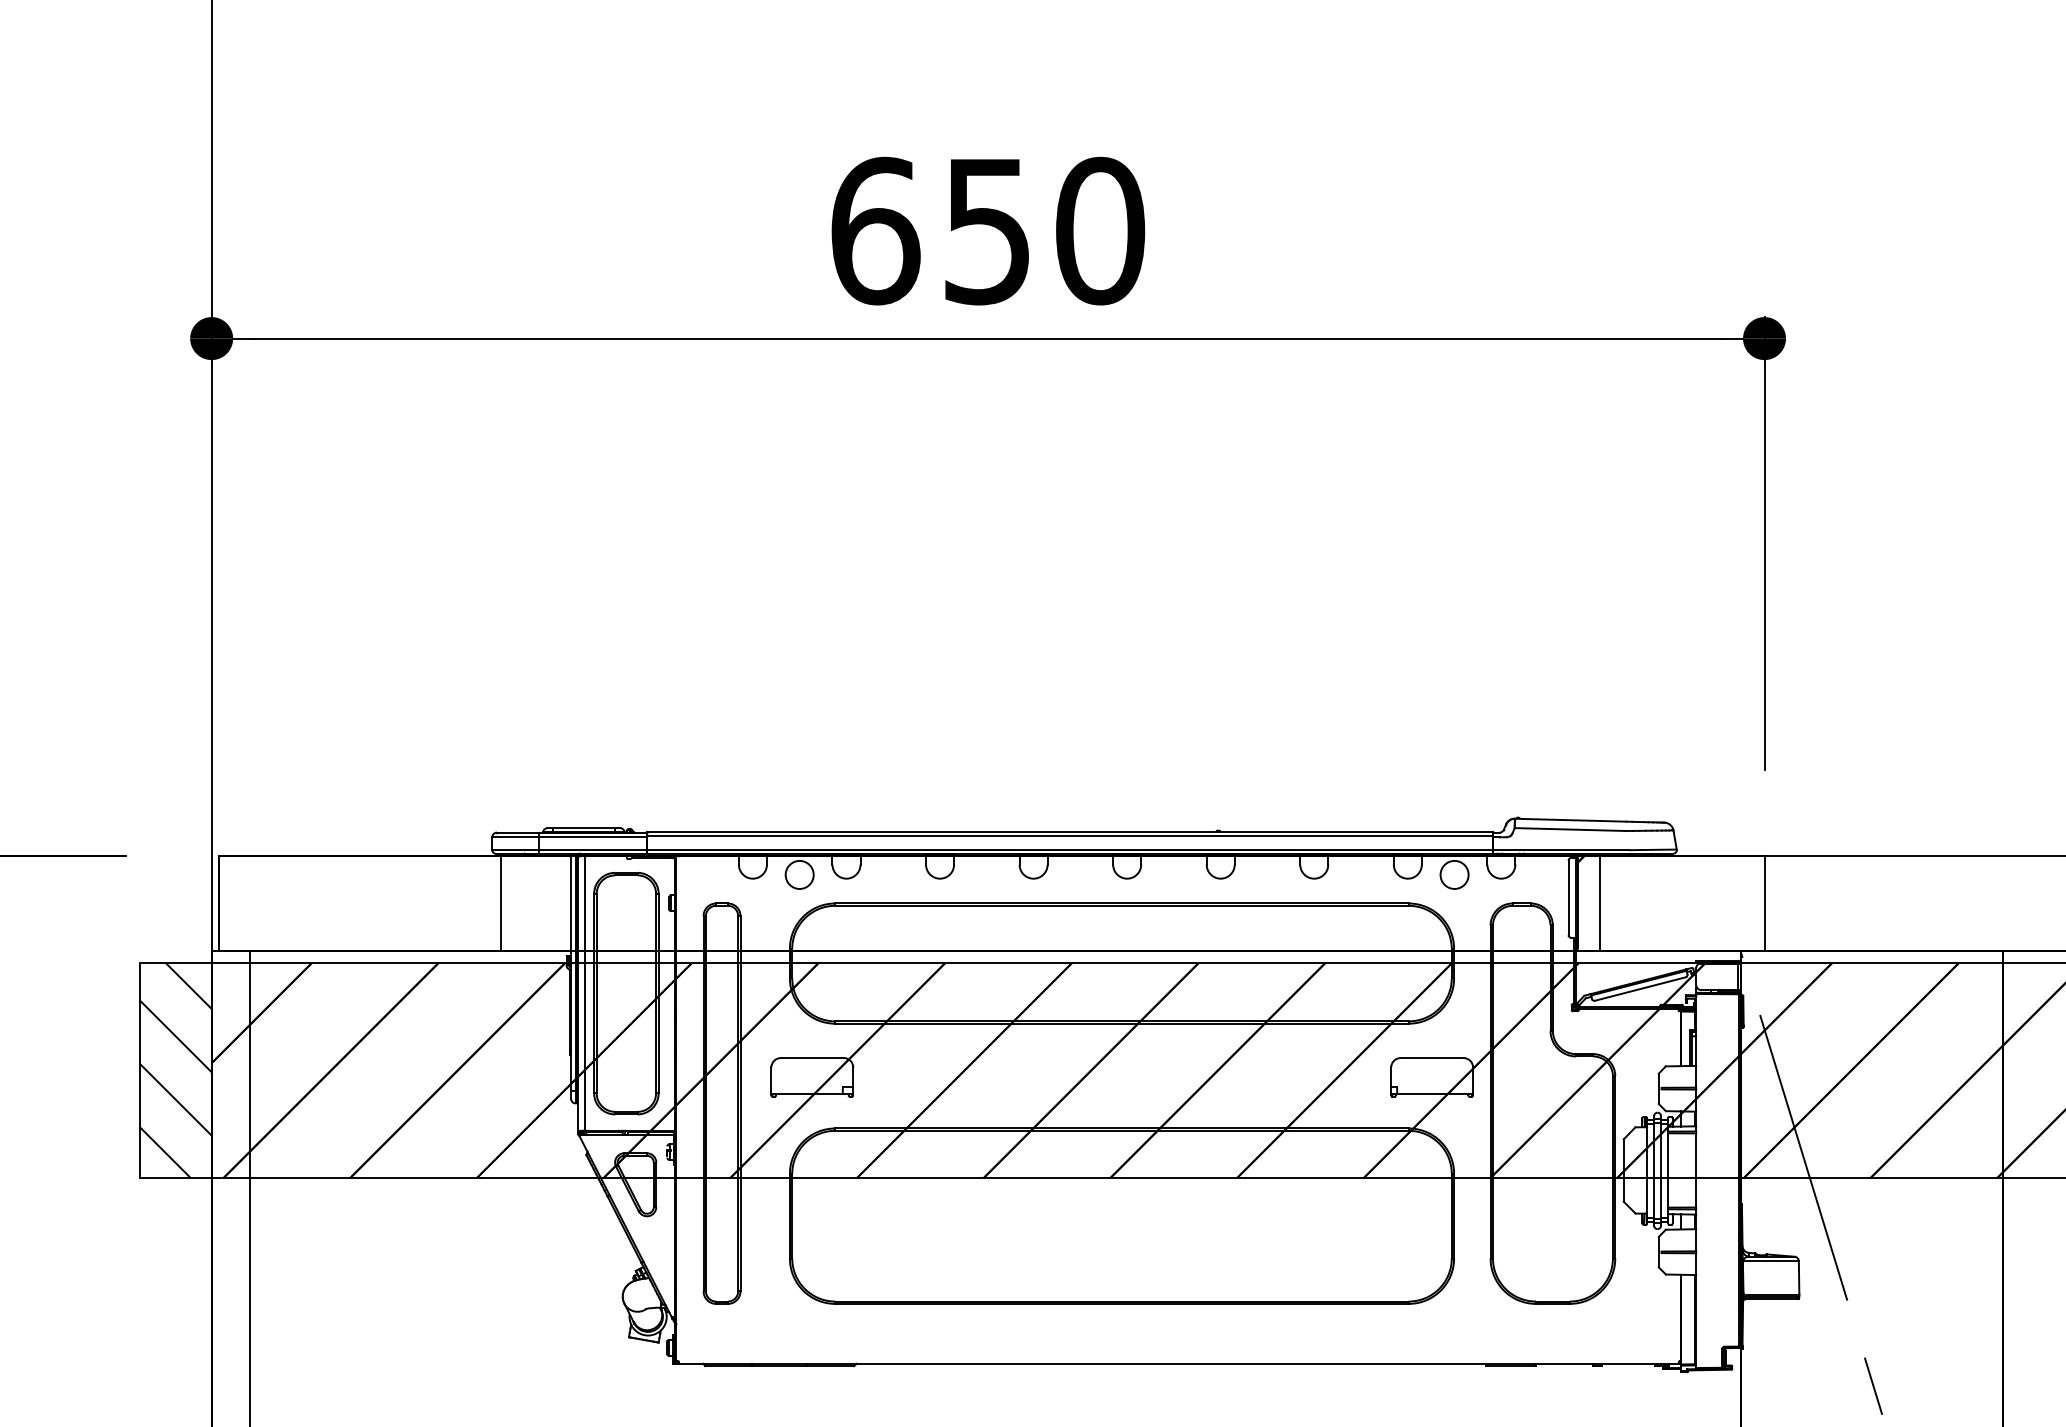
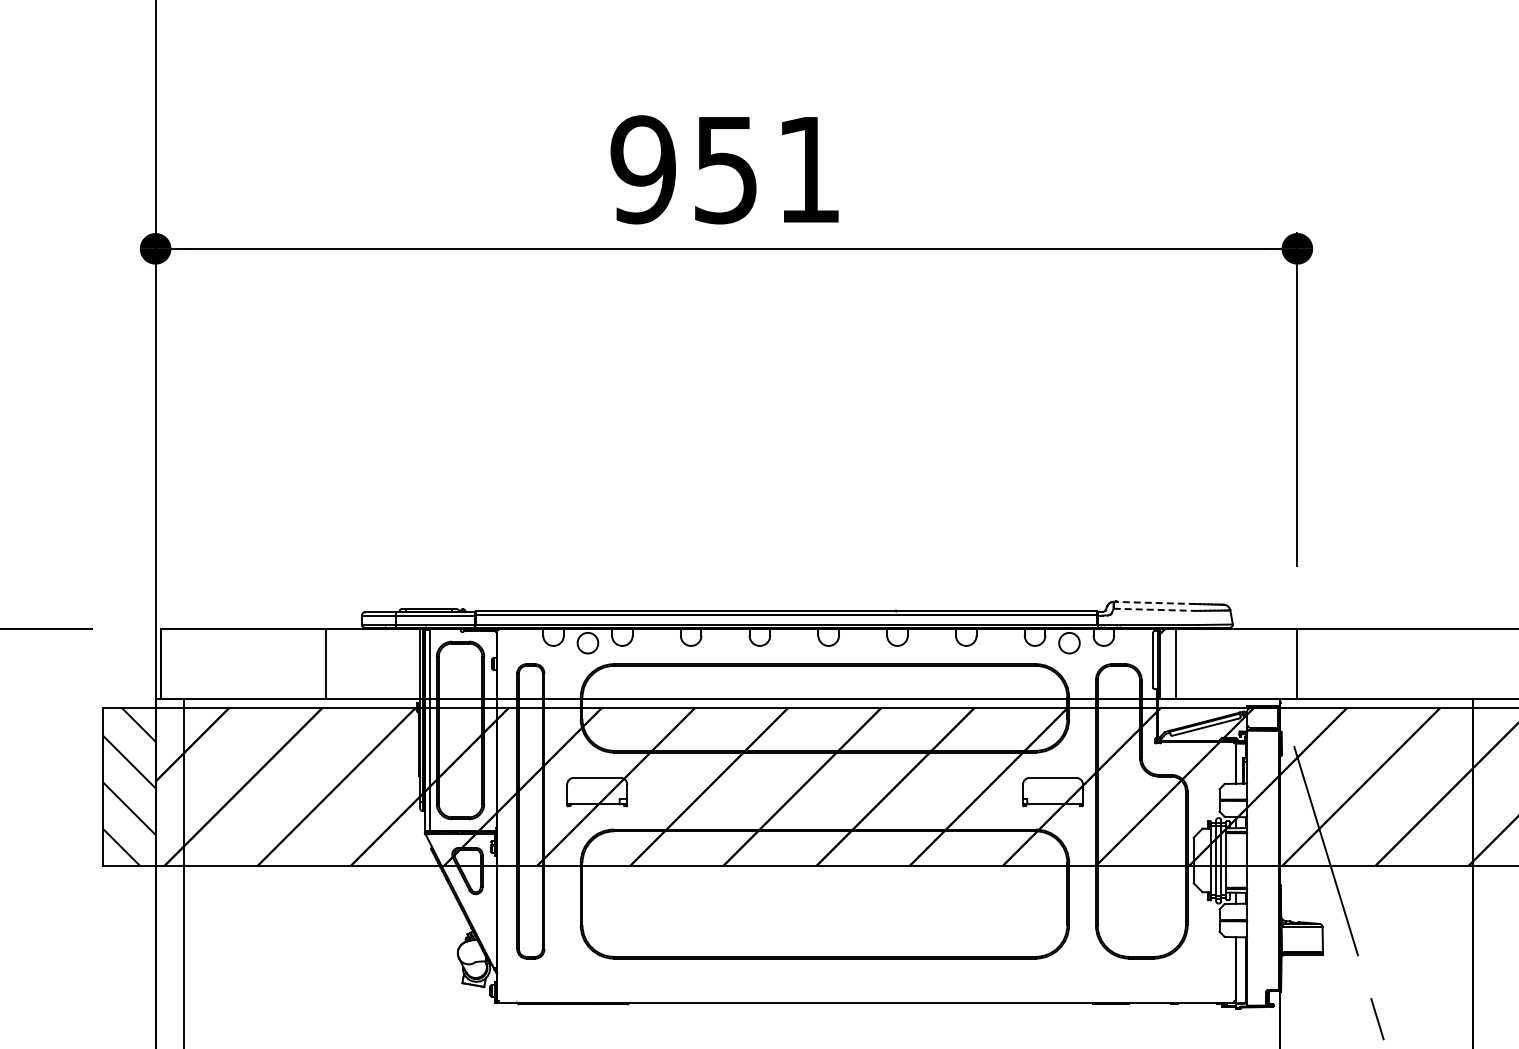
text: (986, 230) -> (725, 169), 650 -> 951
line: (1570, 819) -> (1154, 602), solid -> dashed
line: (1570, 829) -> (1154, 609), solid -> dashed
line: (501, 903) -> (326, 664), moved

